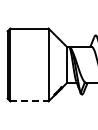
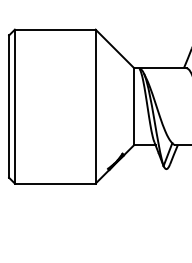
line: (30, 101) -> (57, 183), dashed -> solid

